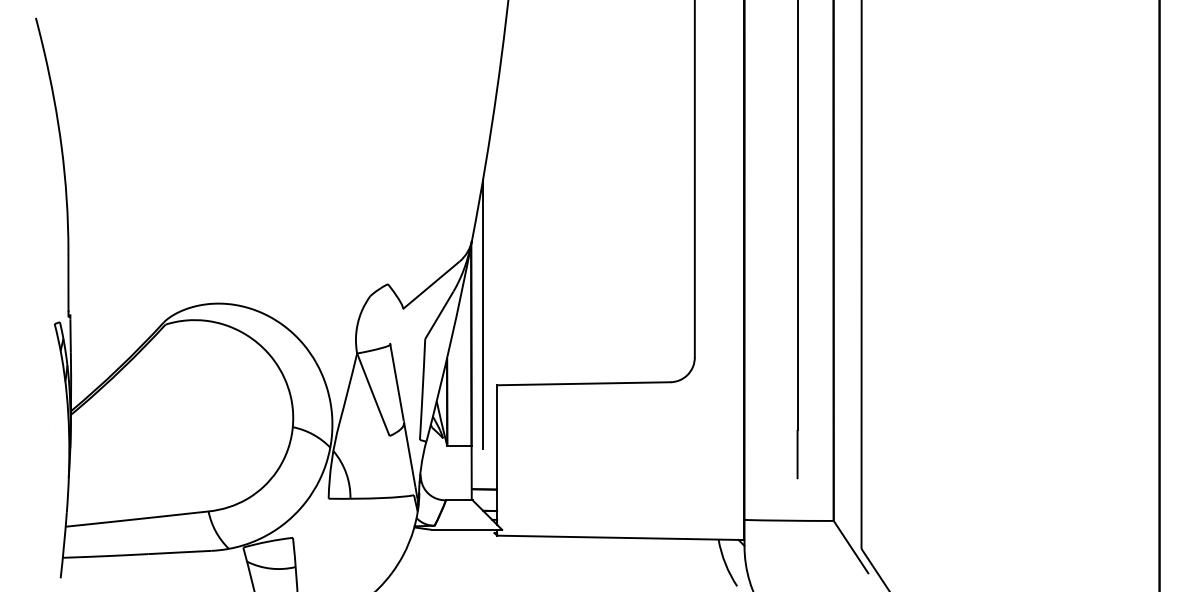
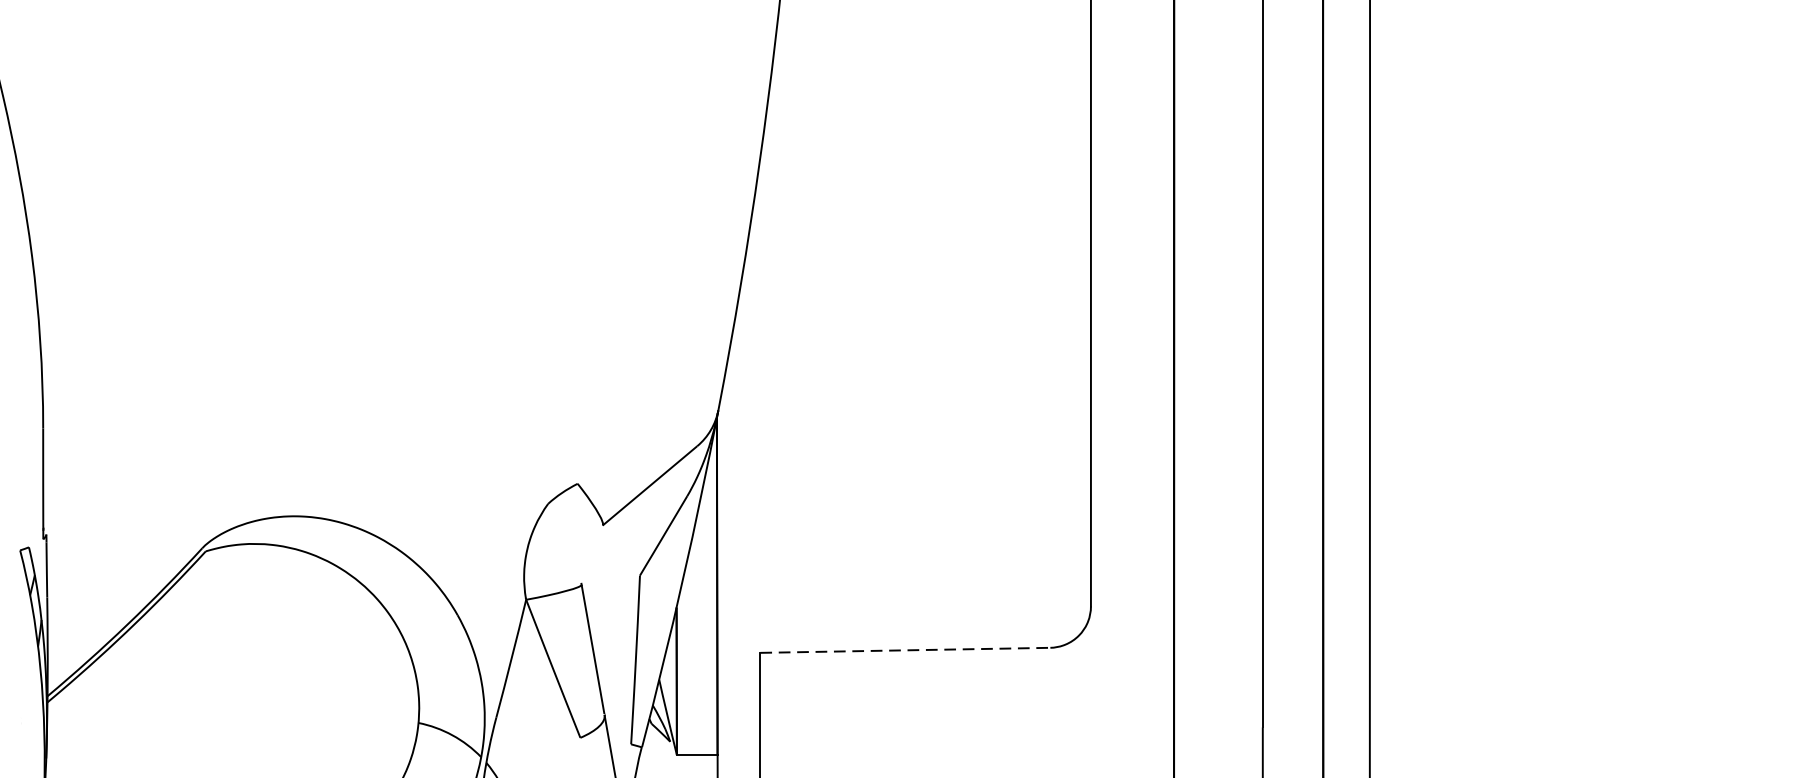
line: (483, 314) -> (737, 534), removed
line: (583, 383) -> (904, 649), solid -> dashed

